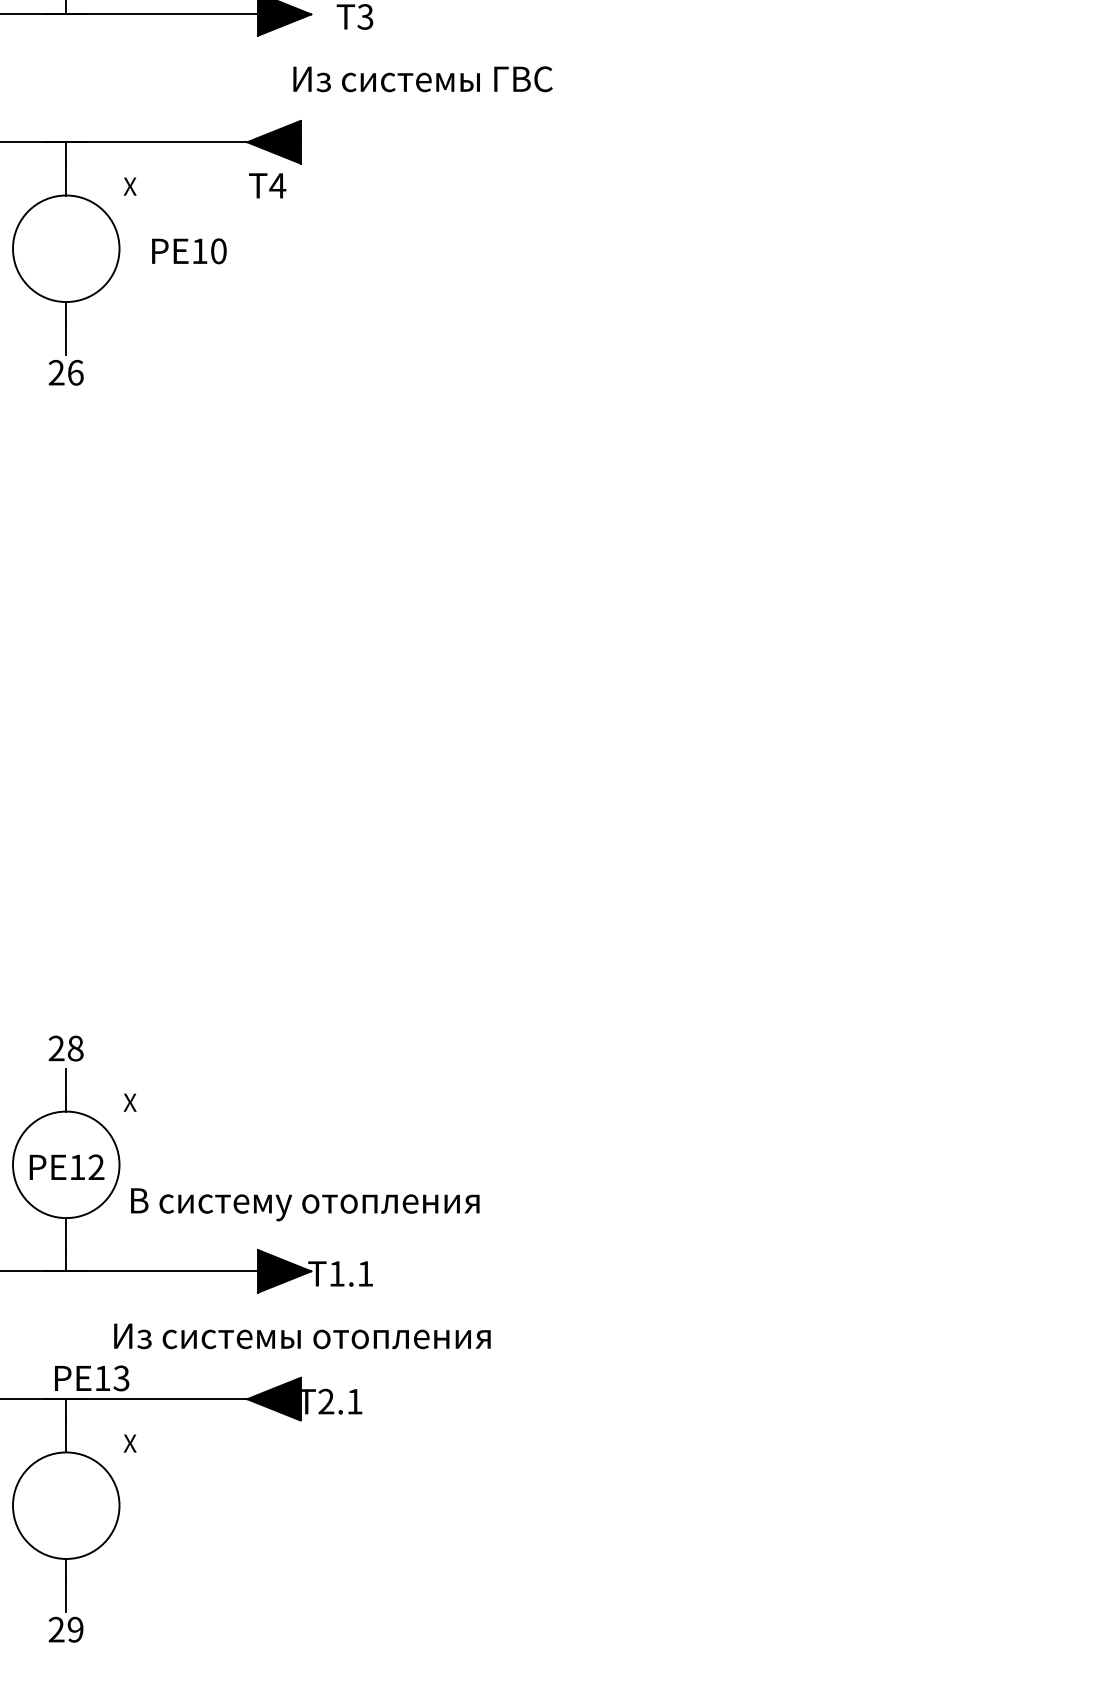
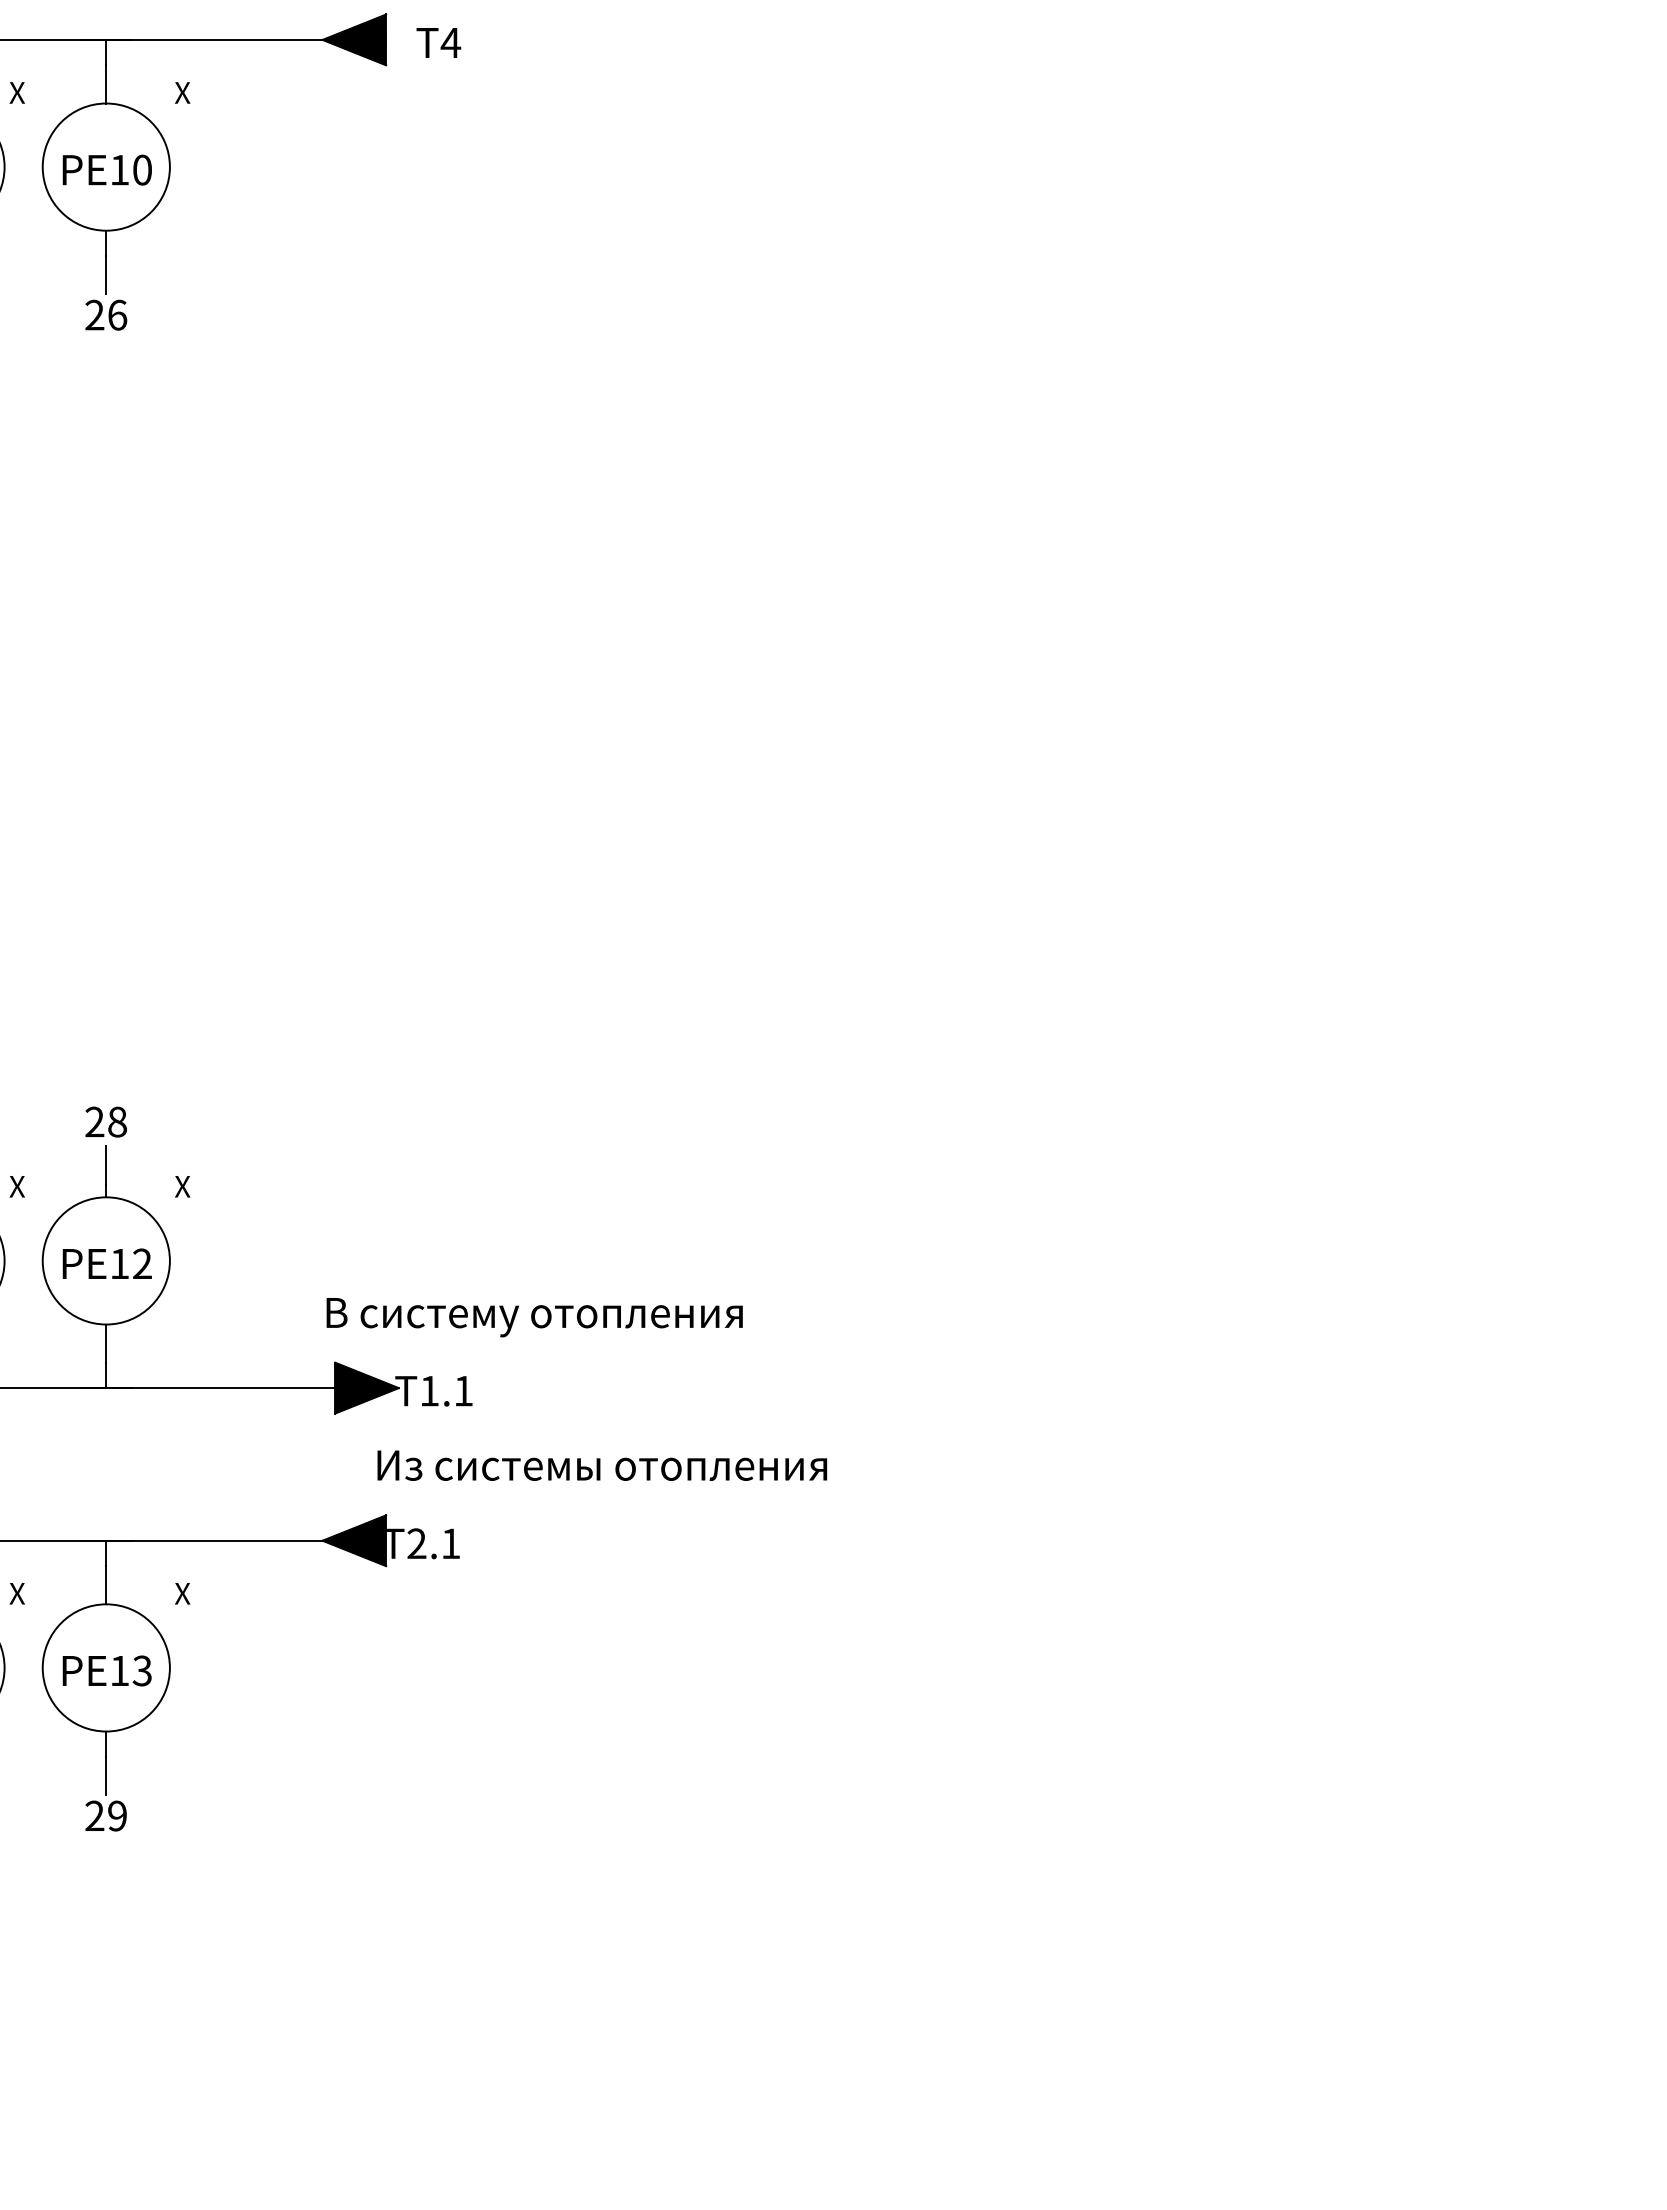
text: (267, 185) -> (438, 42), moved
text: (188, 250) -> (106, 169), moved
text: (305, 1204) -> (534, 1317), moved
text: (302, 1336) -> (602, 1465), moved
text: (91, 1378) -> (106, 1670), moved

